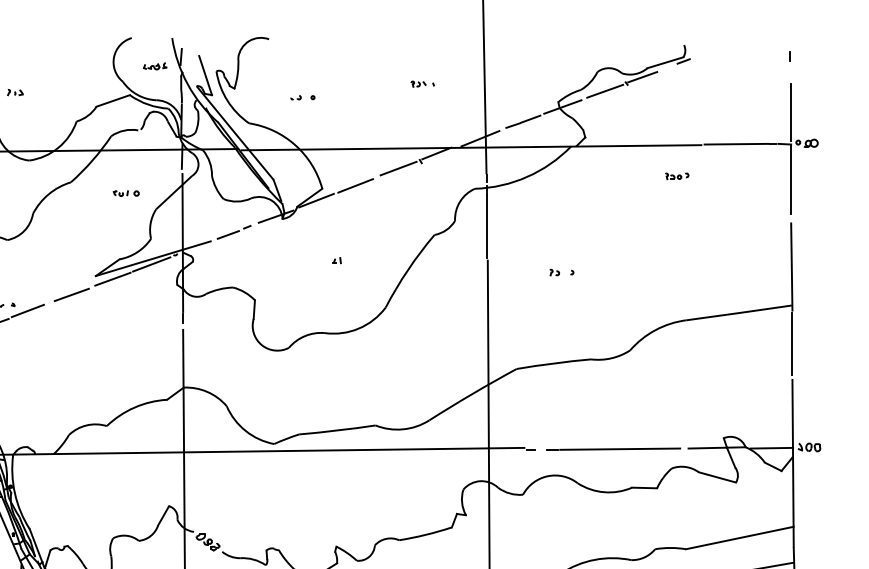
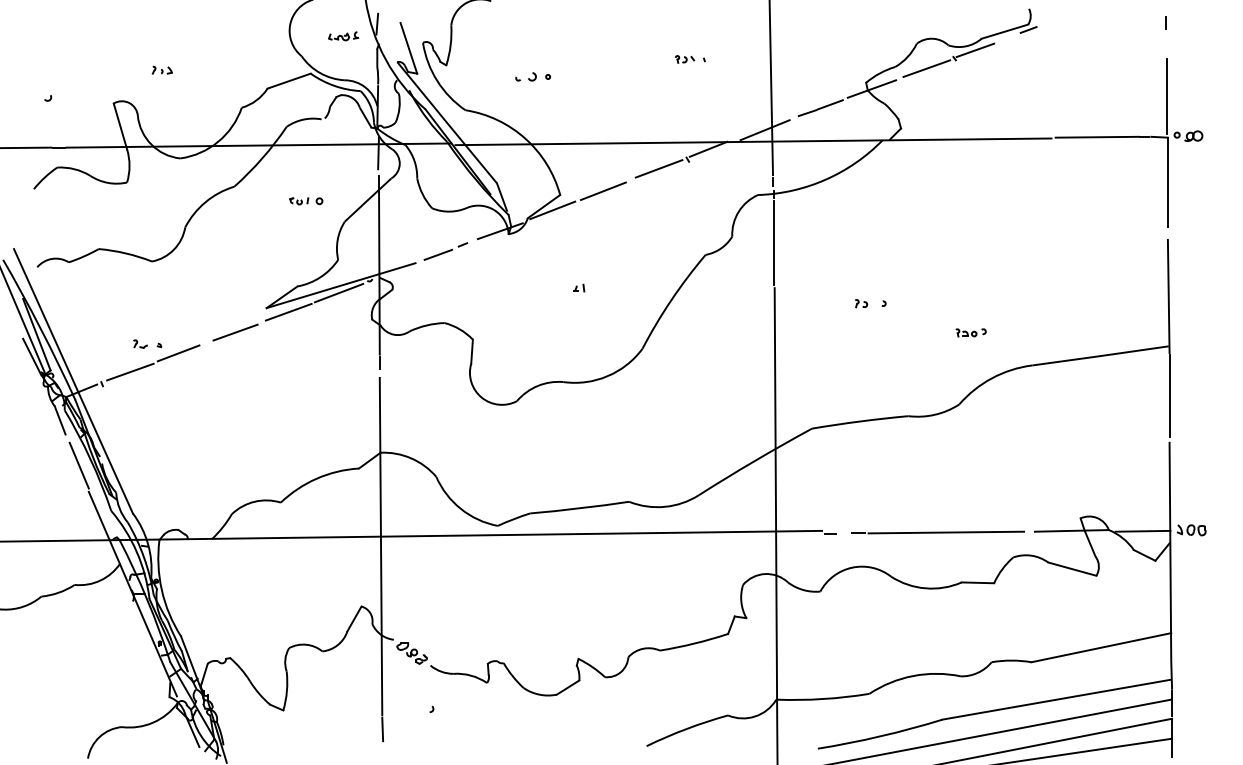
part: (296, 97) -> (526, 76), size x1.6
part: (676, 176) -> (970, 332), moved

